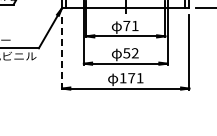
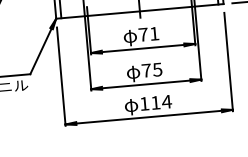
line: (62, 51) -> (61, 75), dashed -> solid
text: (130, 53) -> (151, 70), 52 -> 75
text: (135, 78) -> (160, 102), 171 -> 114

